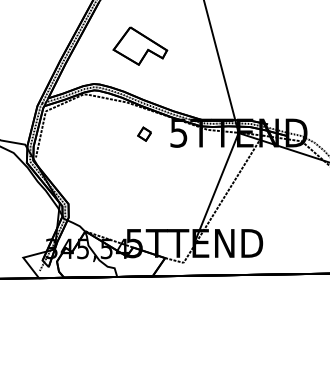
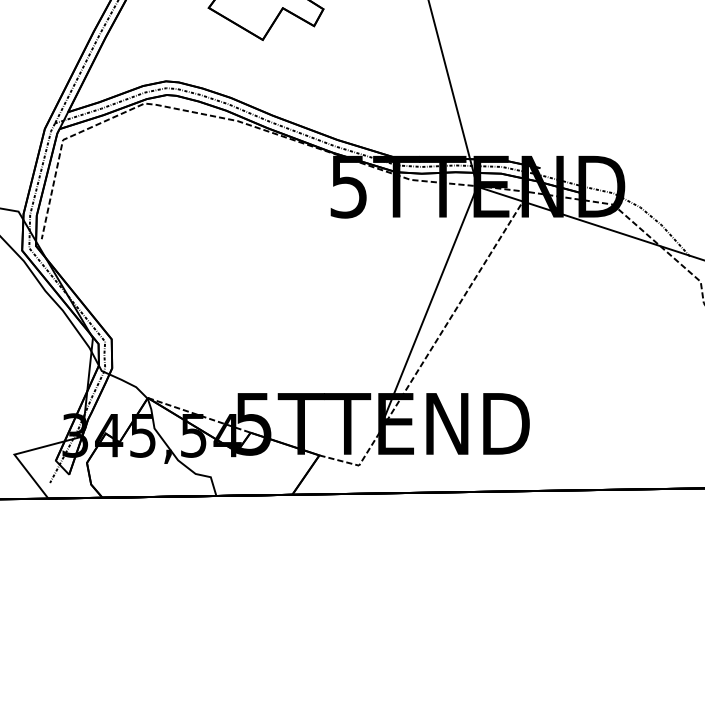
part: (144, 133) -> (274, 187), removed

